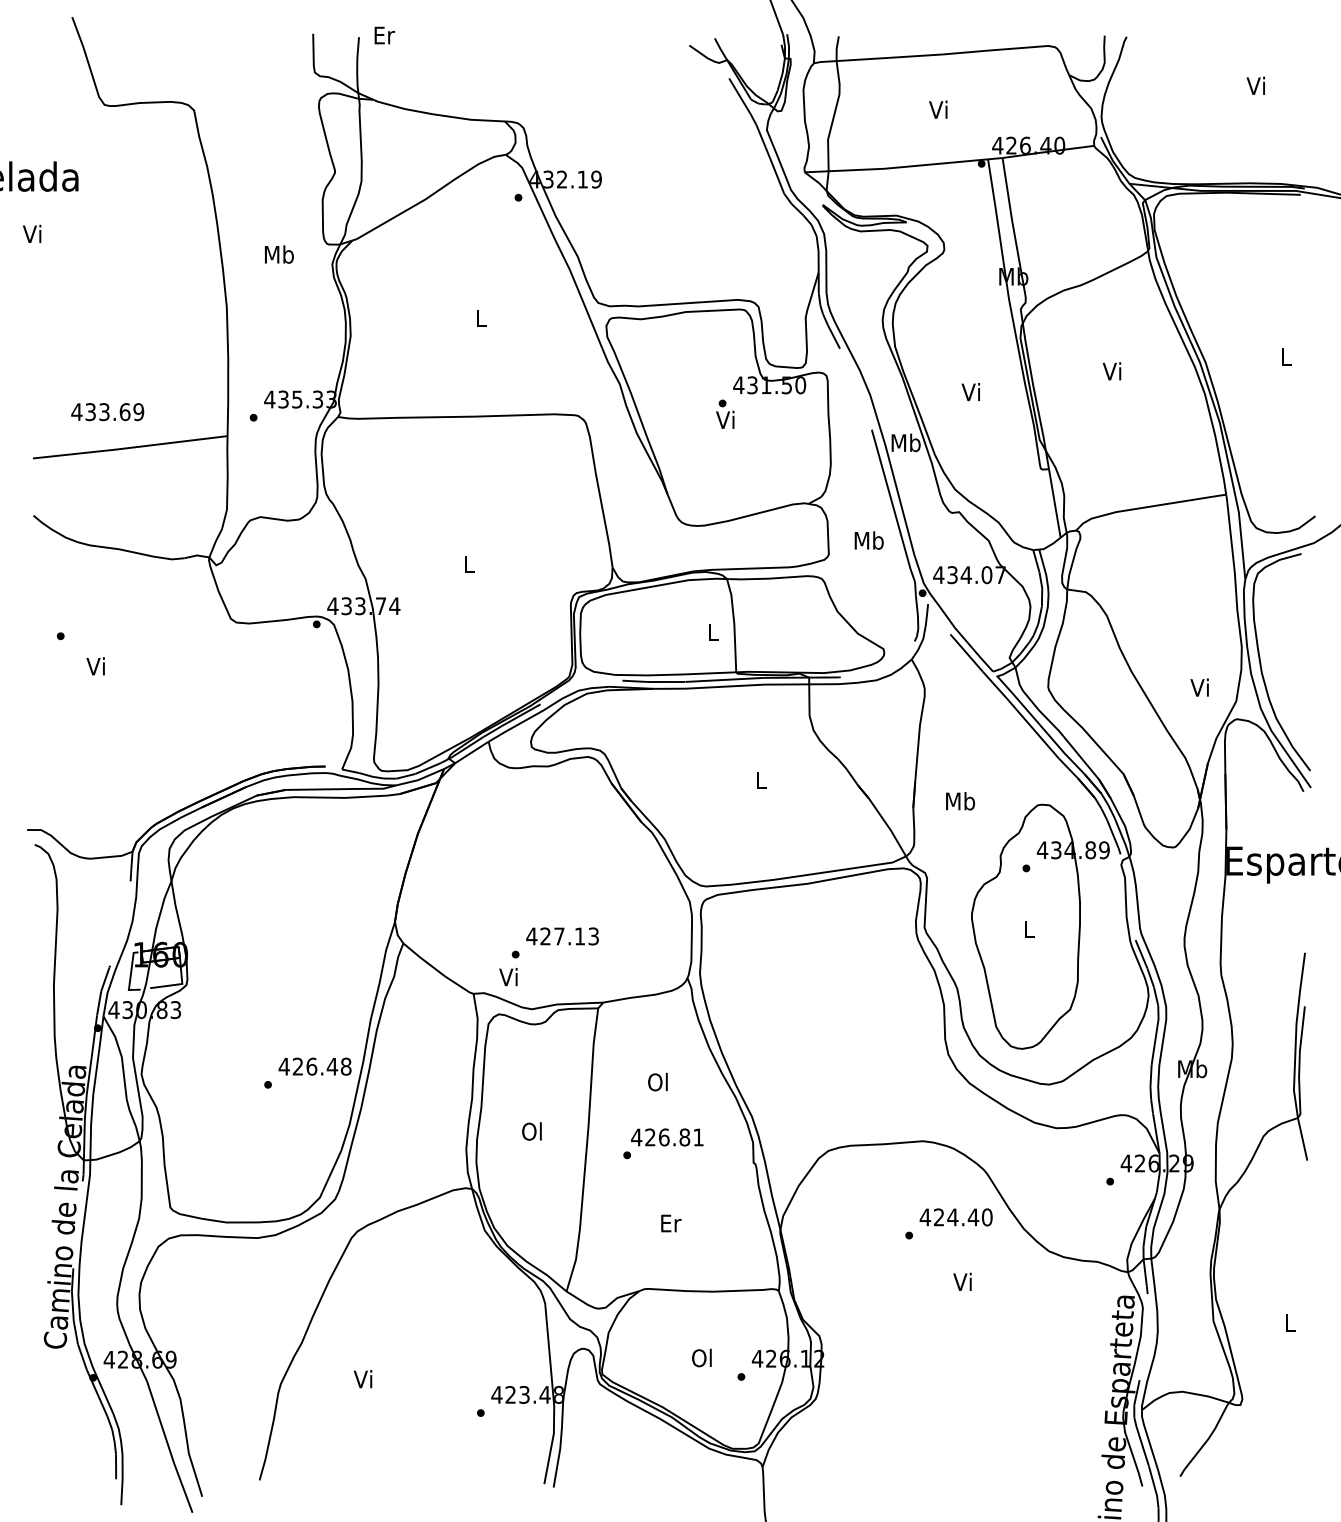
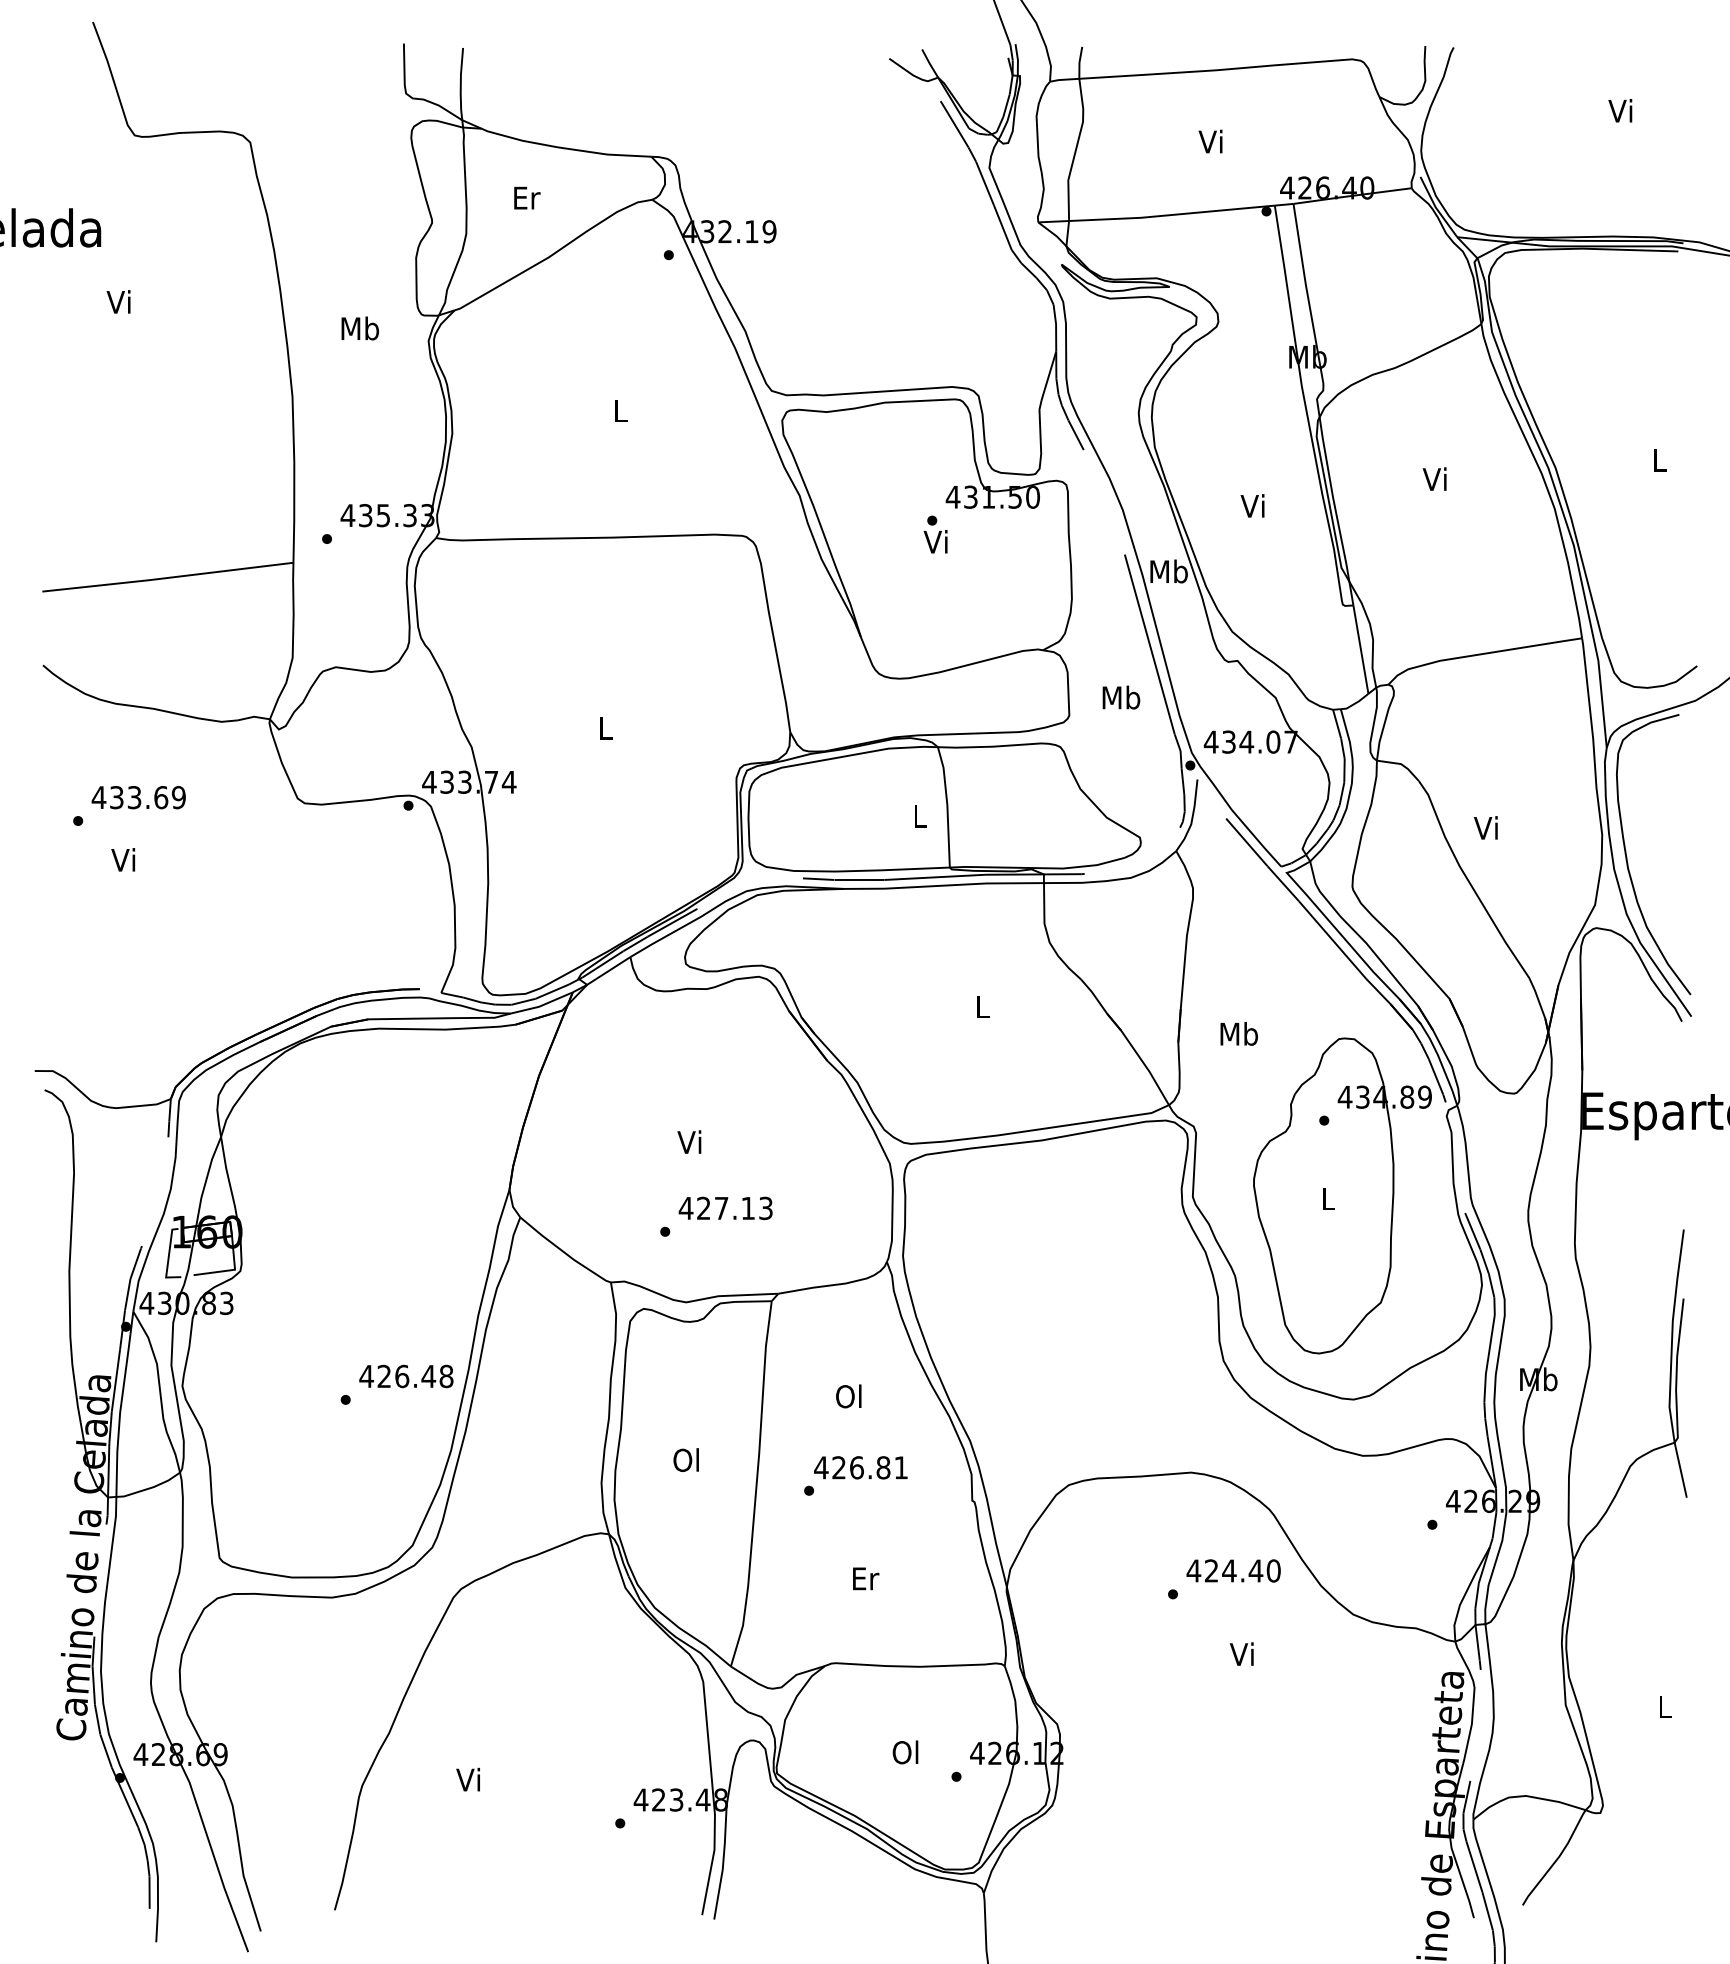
text: (384, 35) -> (526, 198), moved
text: (32, 233) -> (119, 301), moved
text: (107, 412) -> (138, 798), moved
text: (1199, 687) -> (1485, 827), moved
text: (508, 977) -> (689, 1142), moved

